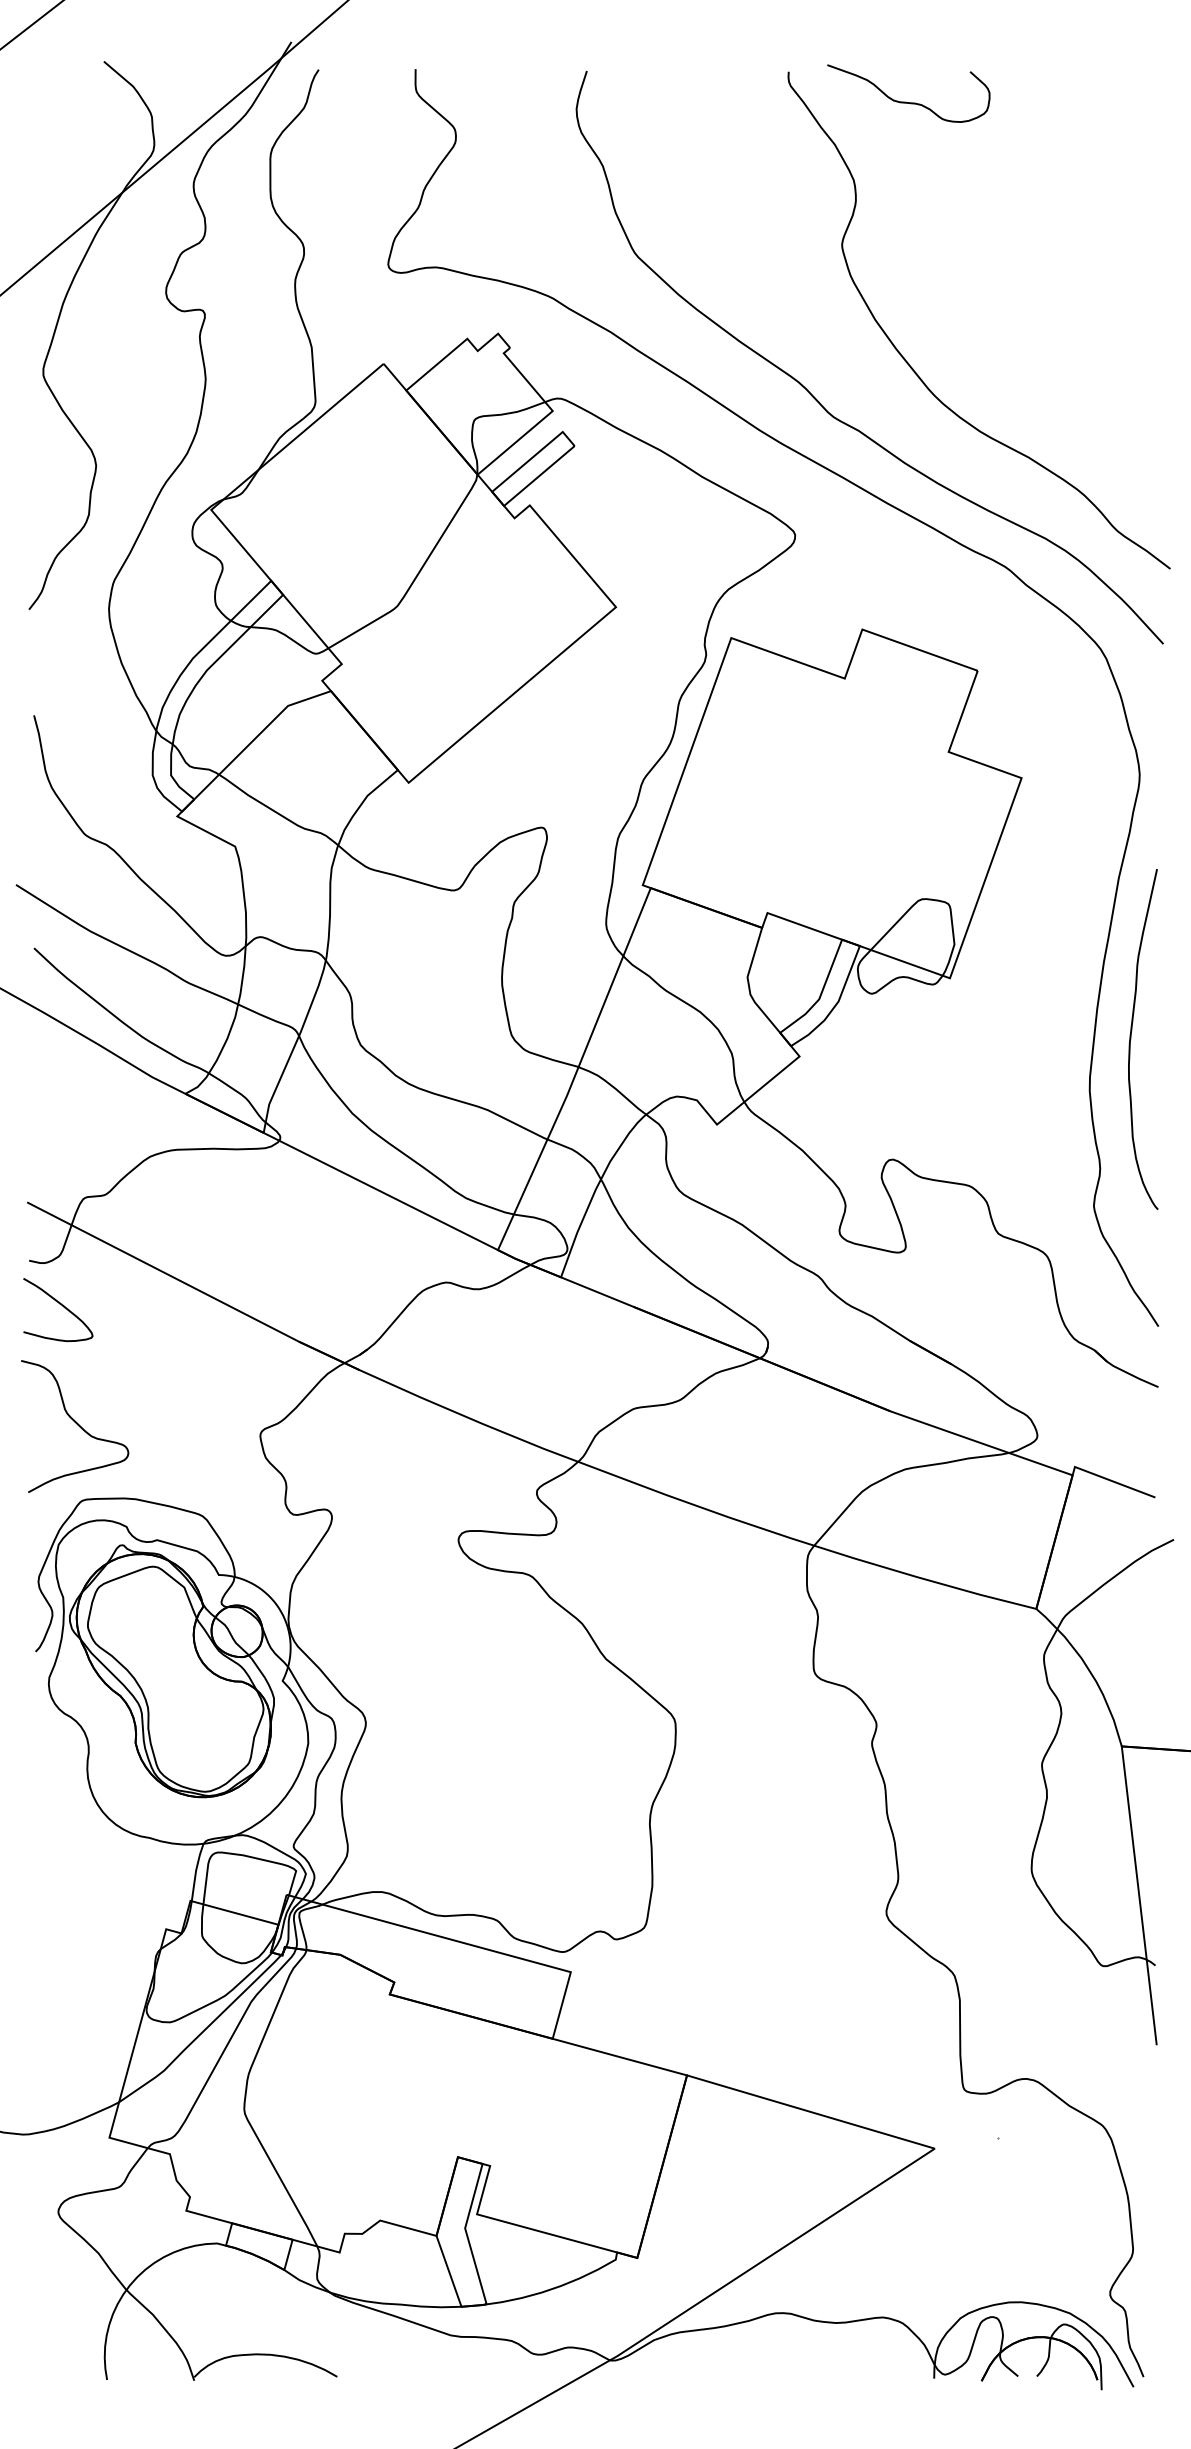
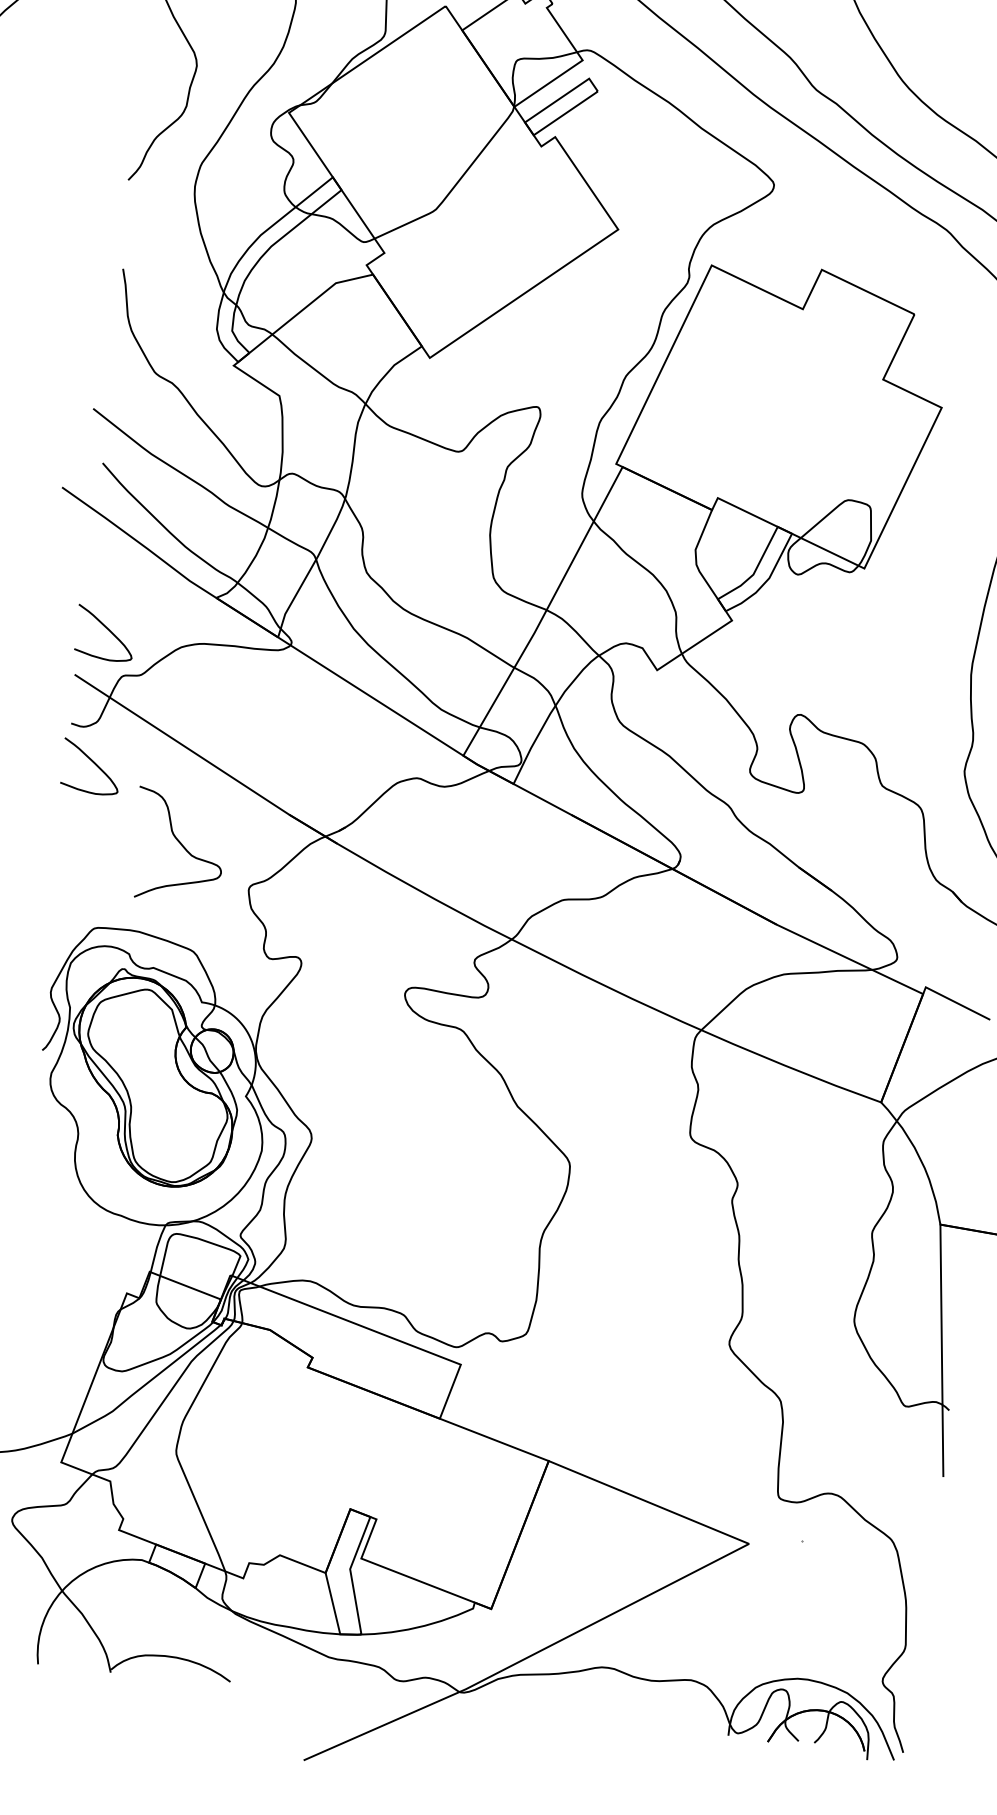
curve: (62, 1146) -> (109, 631), added
curve: (76, 1424) -> (180, 844), moved

